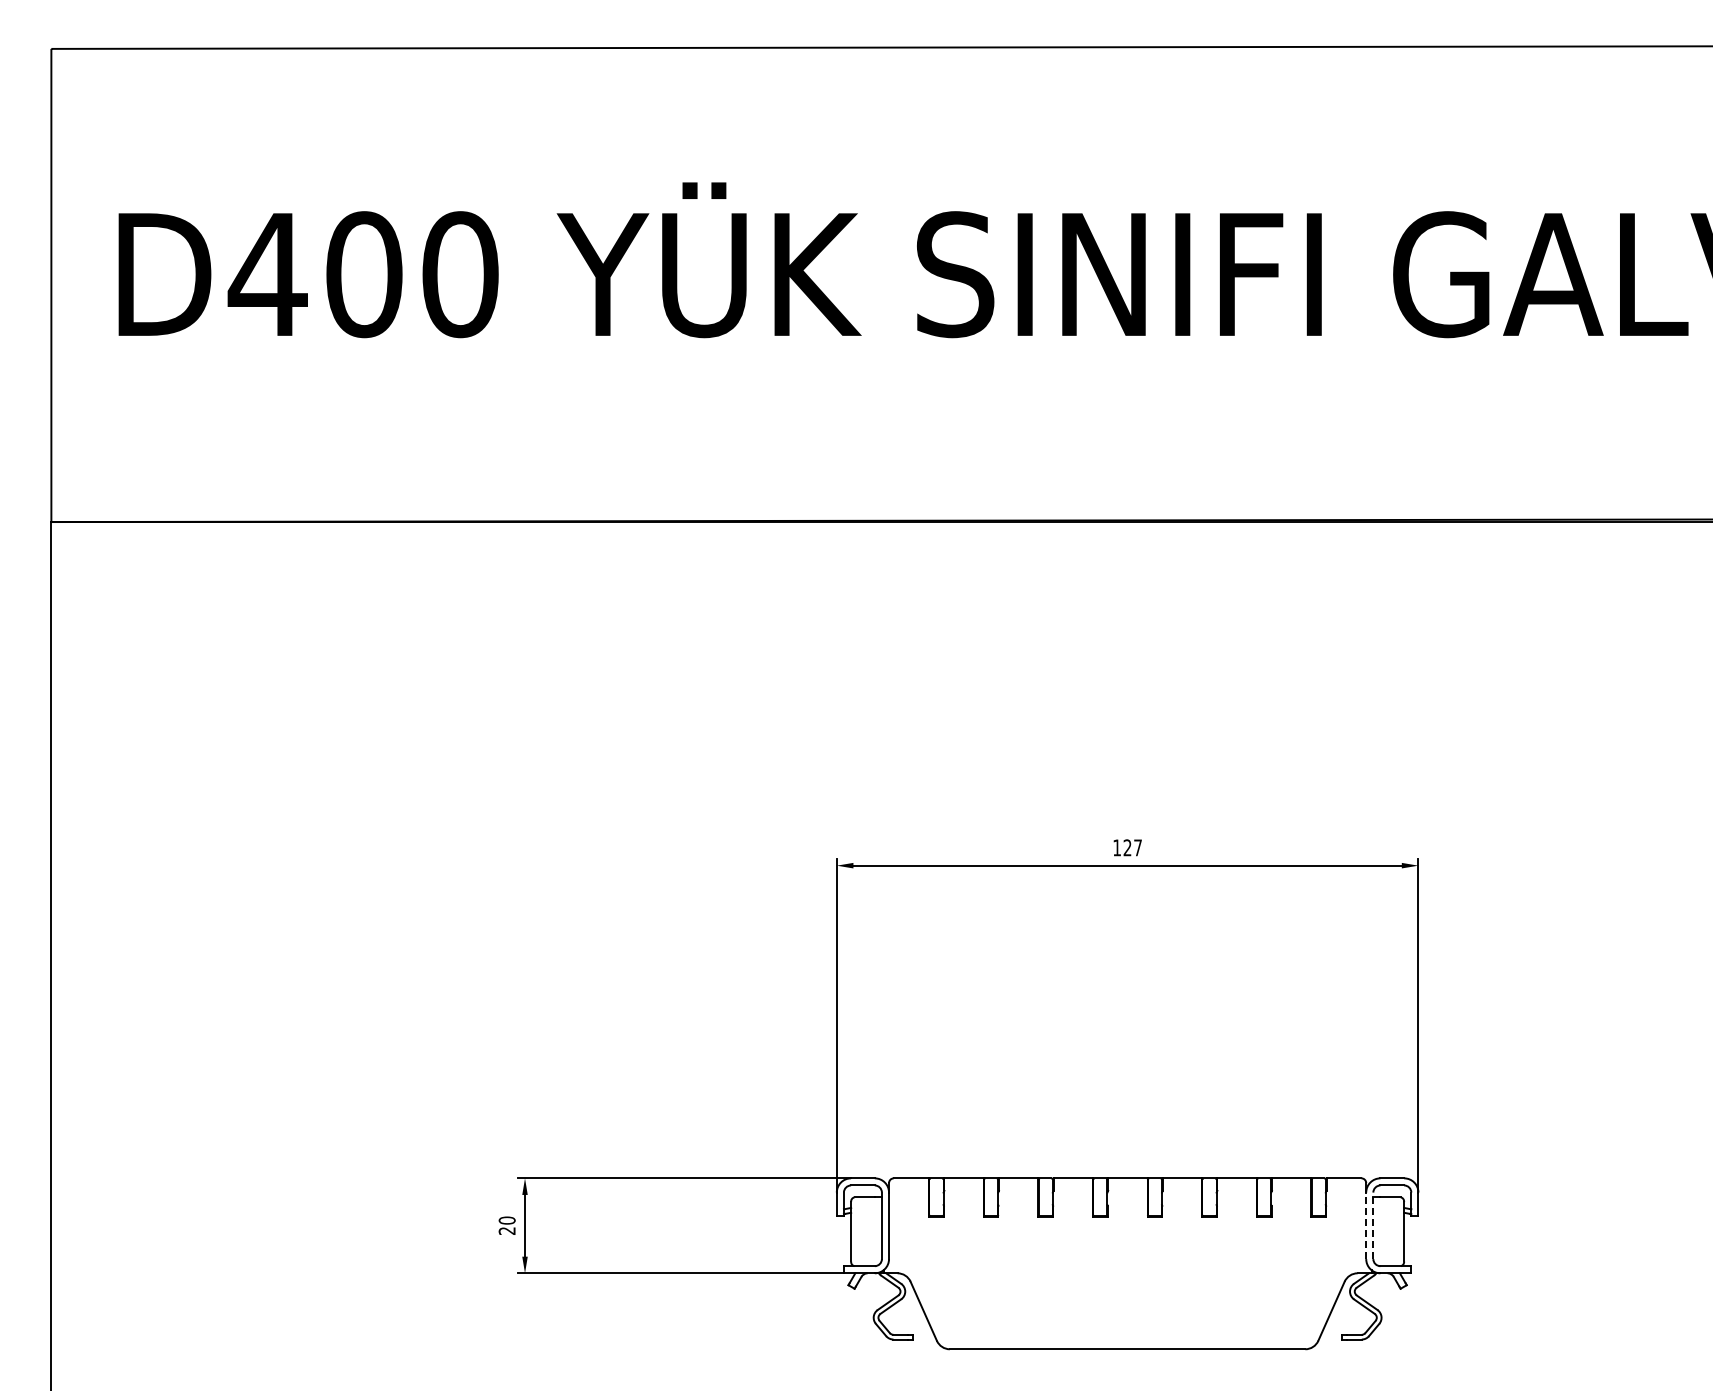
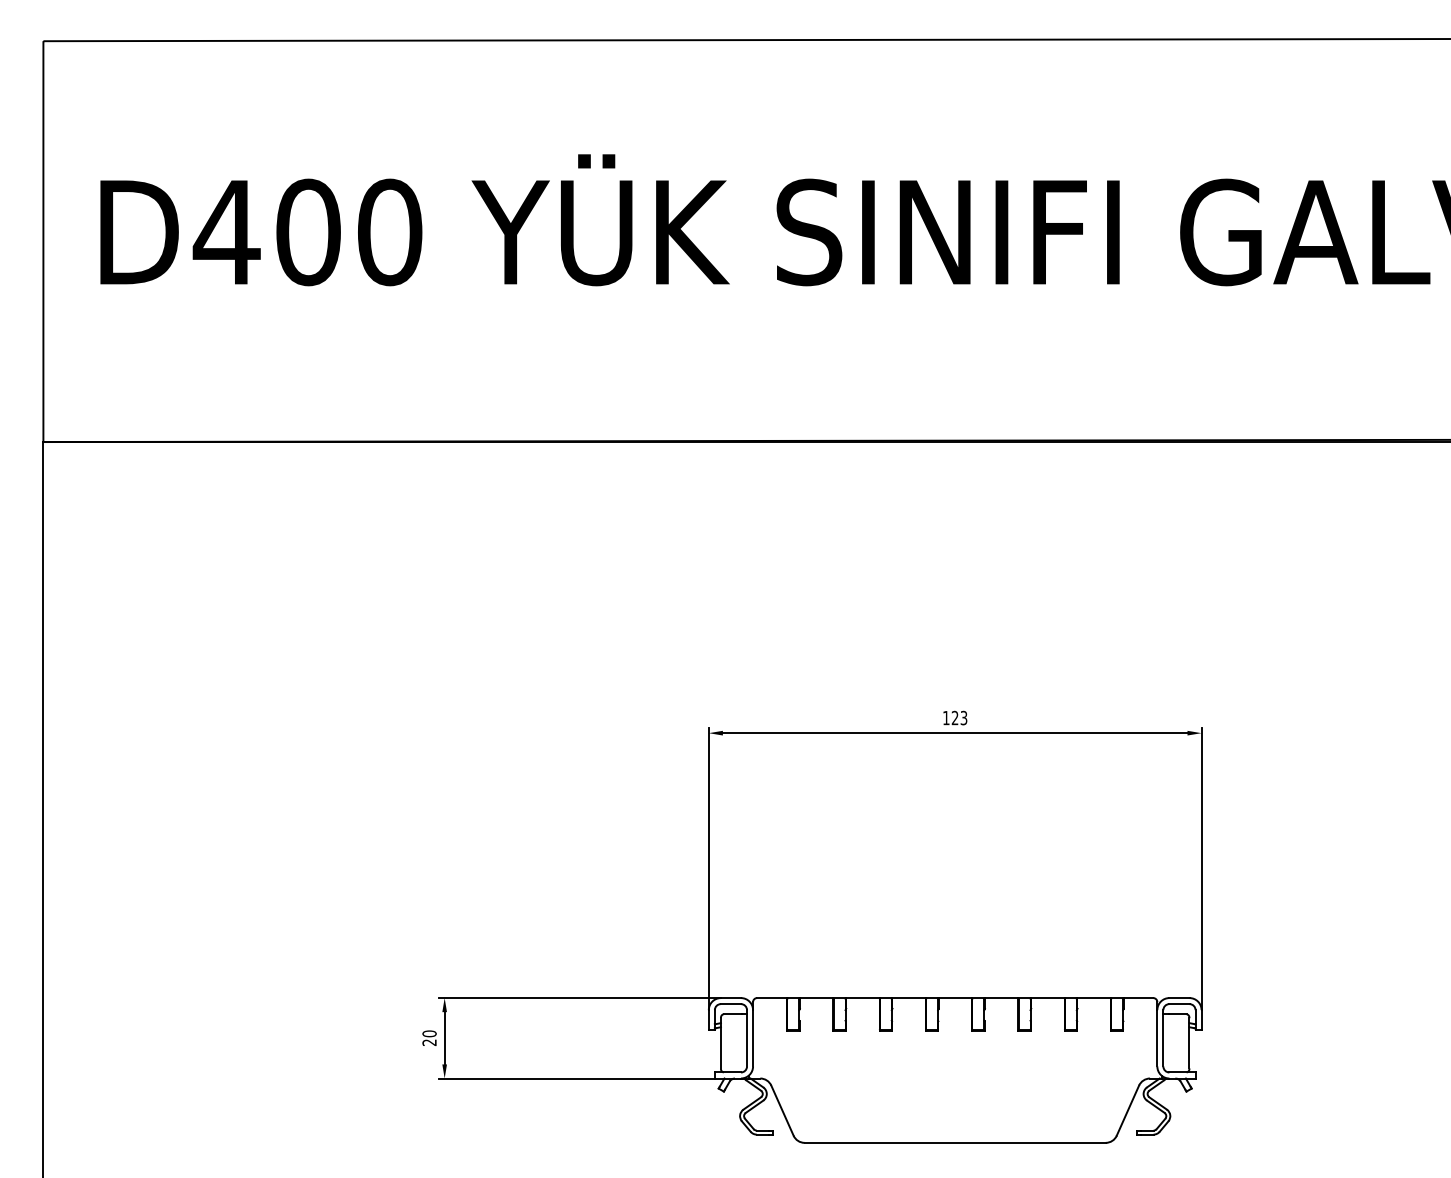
text: (1137, 847) -> (963, 717), 127 -> 123
line: (1366, 1225) -> (1157, 1038), dashed -> solid
line: (1373, 1225) -> (1163, 1038), dashed -> solid

